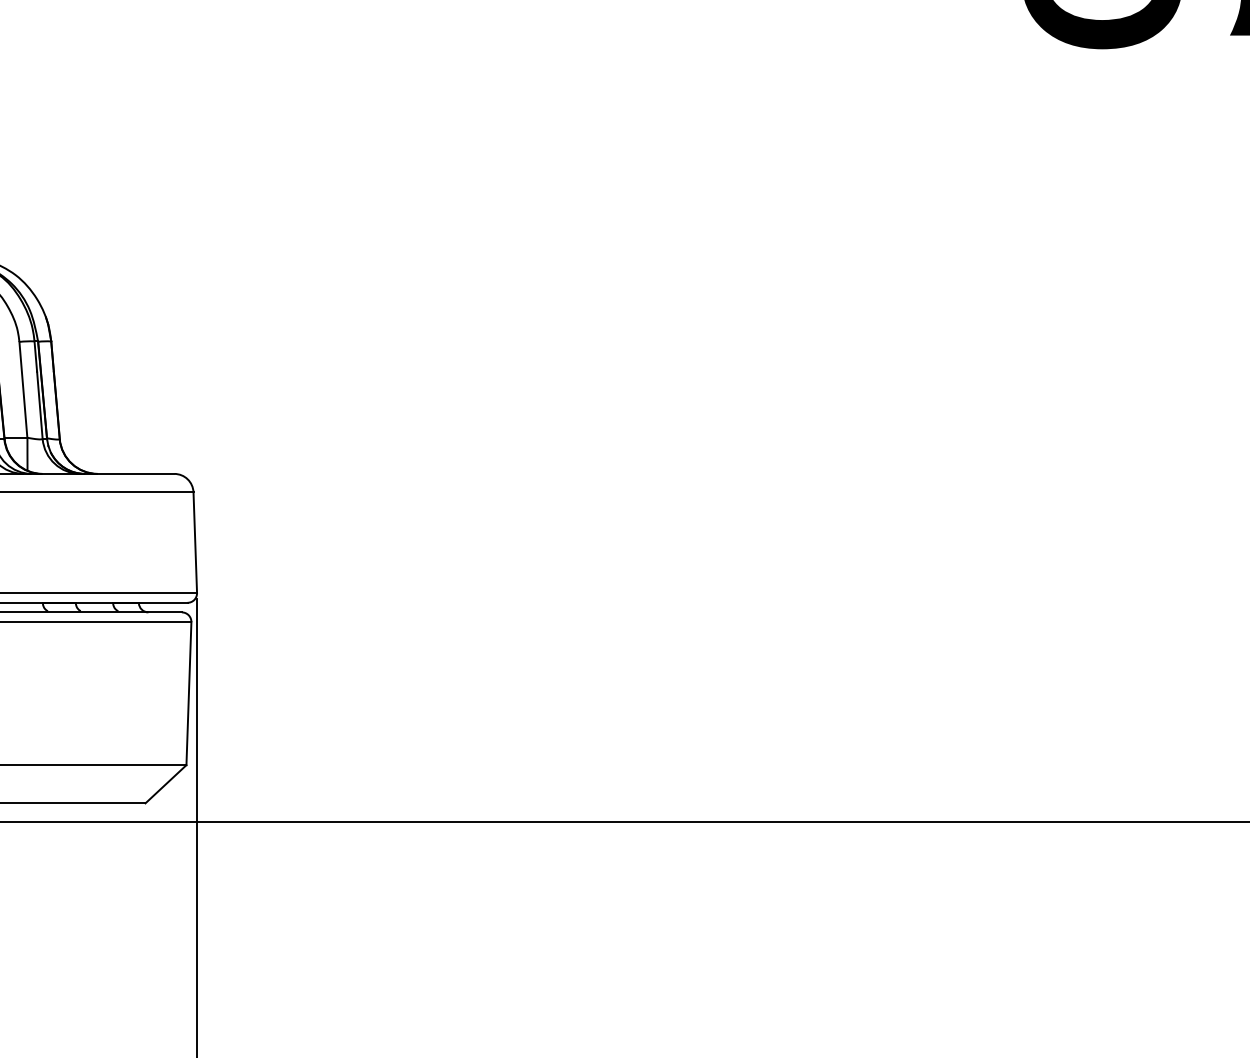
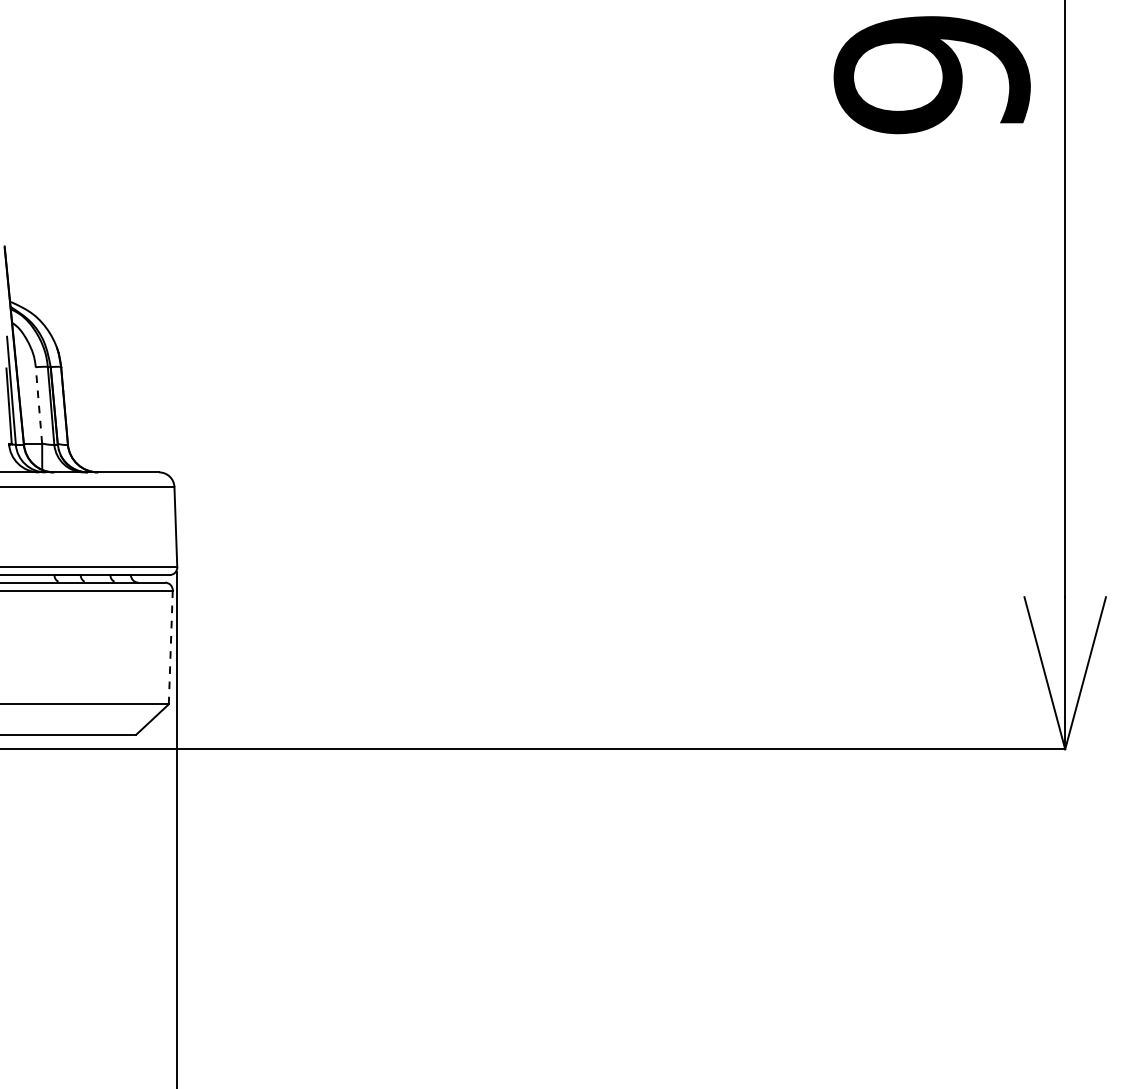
line: (22, 388) -> (38, 404), solid -> dashed
line: (188, 693) -> (170, 647), solid -> dashed

